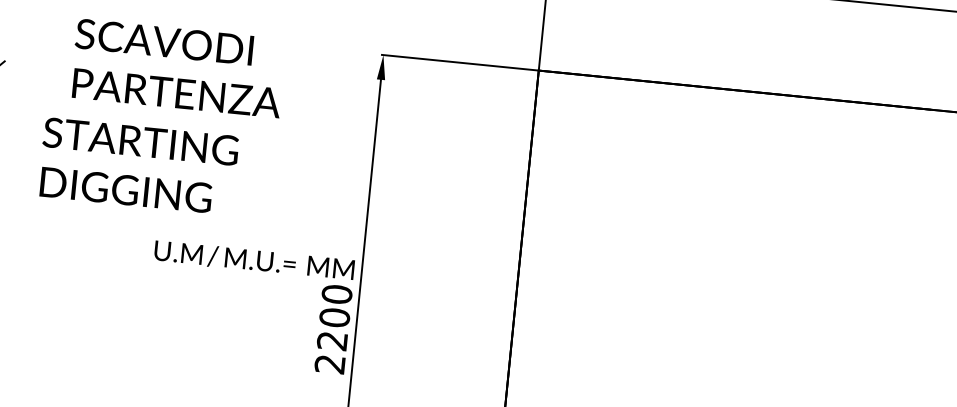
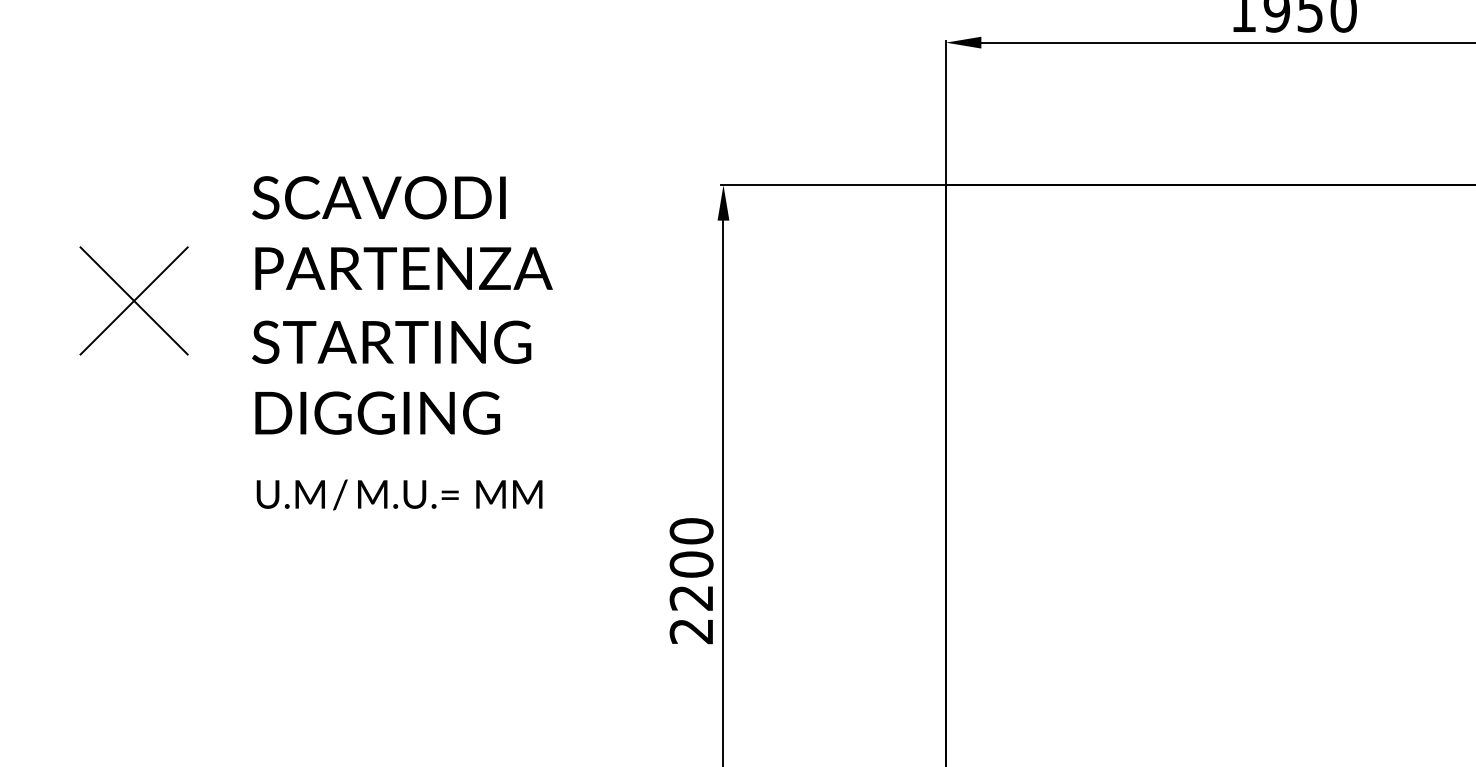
text: (178, 67) -> (402, 232), moved
text: (254, 260) -> (399, 494), moved

